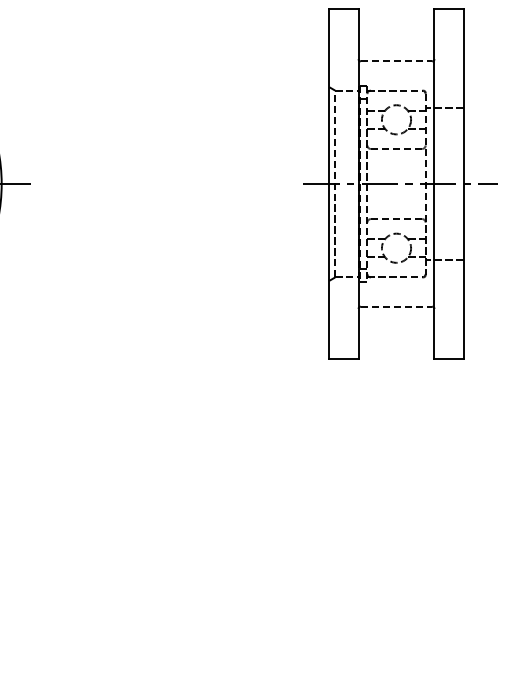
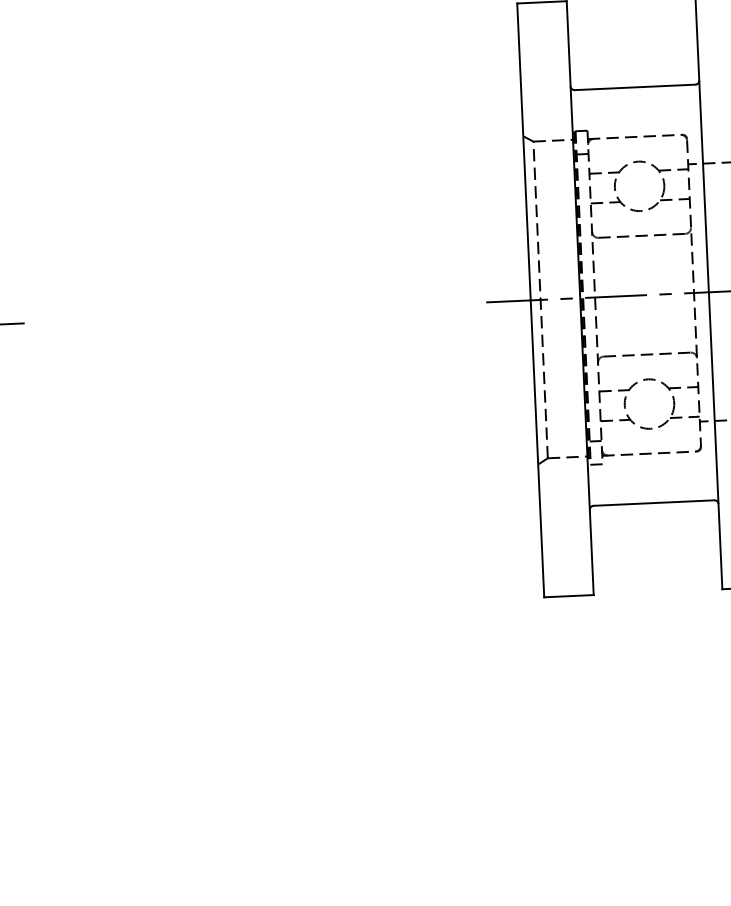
line: (396, 61) -> (635, 87), dashed -> solid
line: (396, 306) -> (653, 502), dashed -> solid

